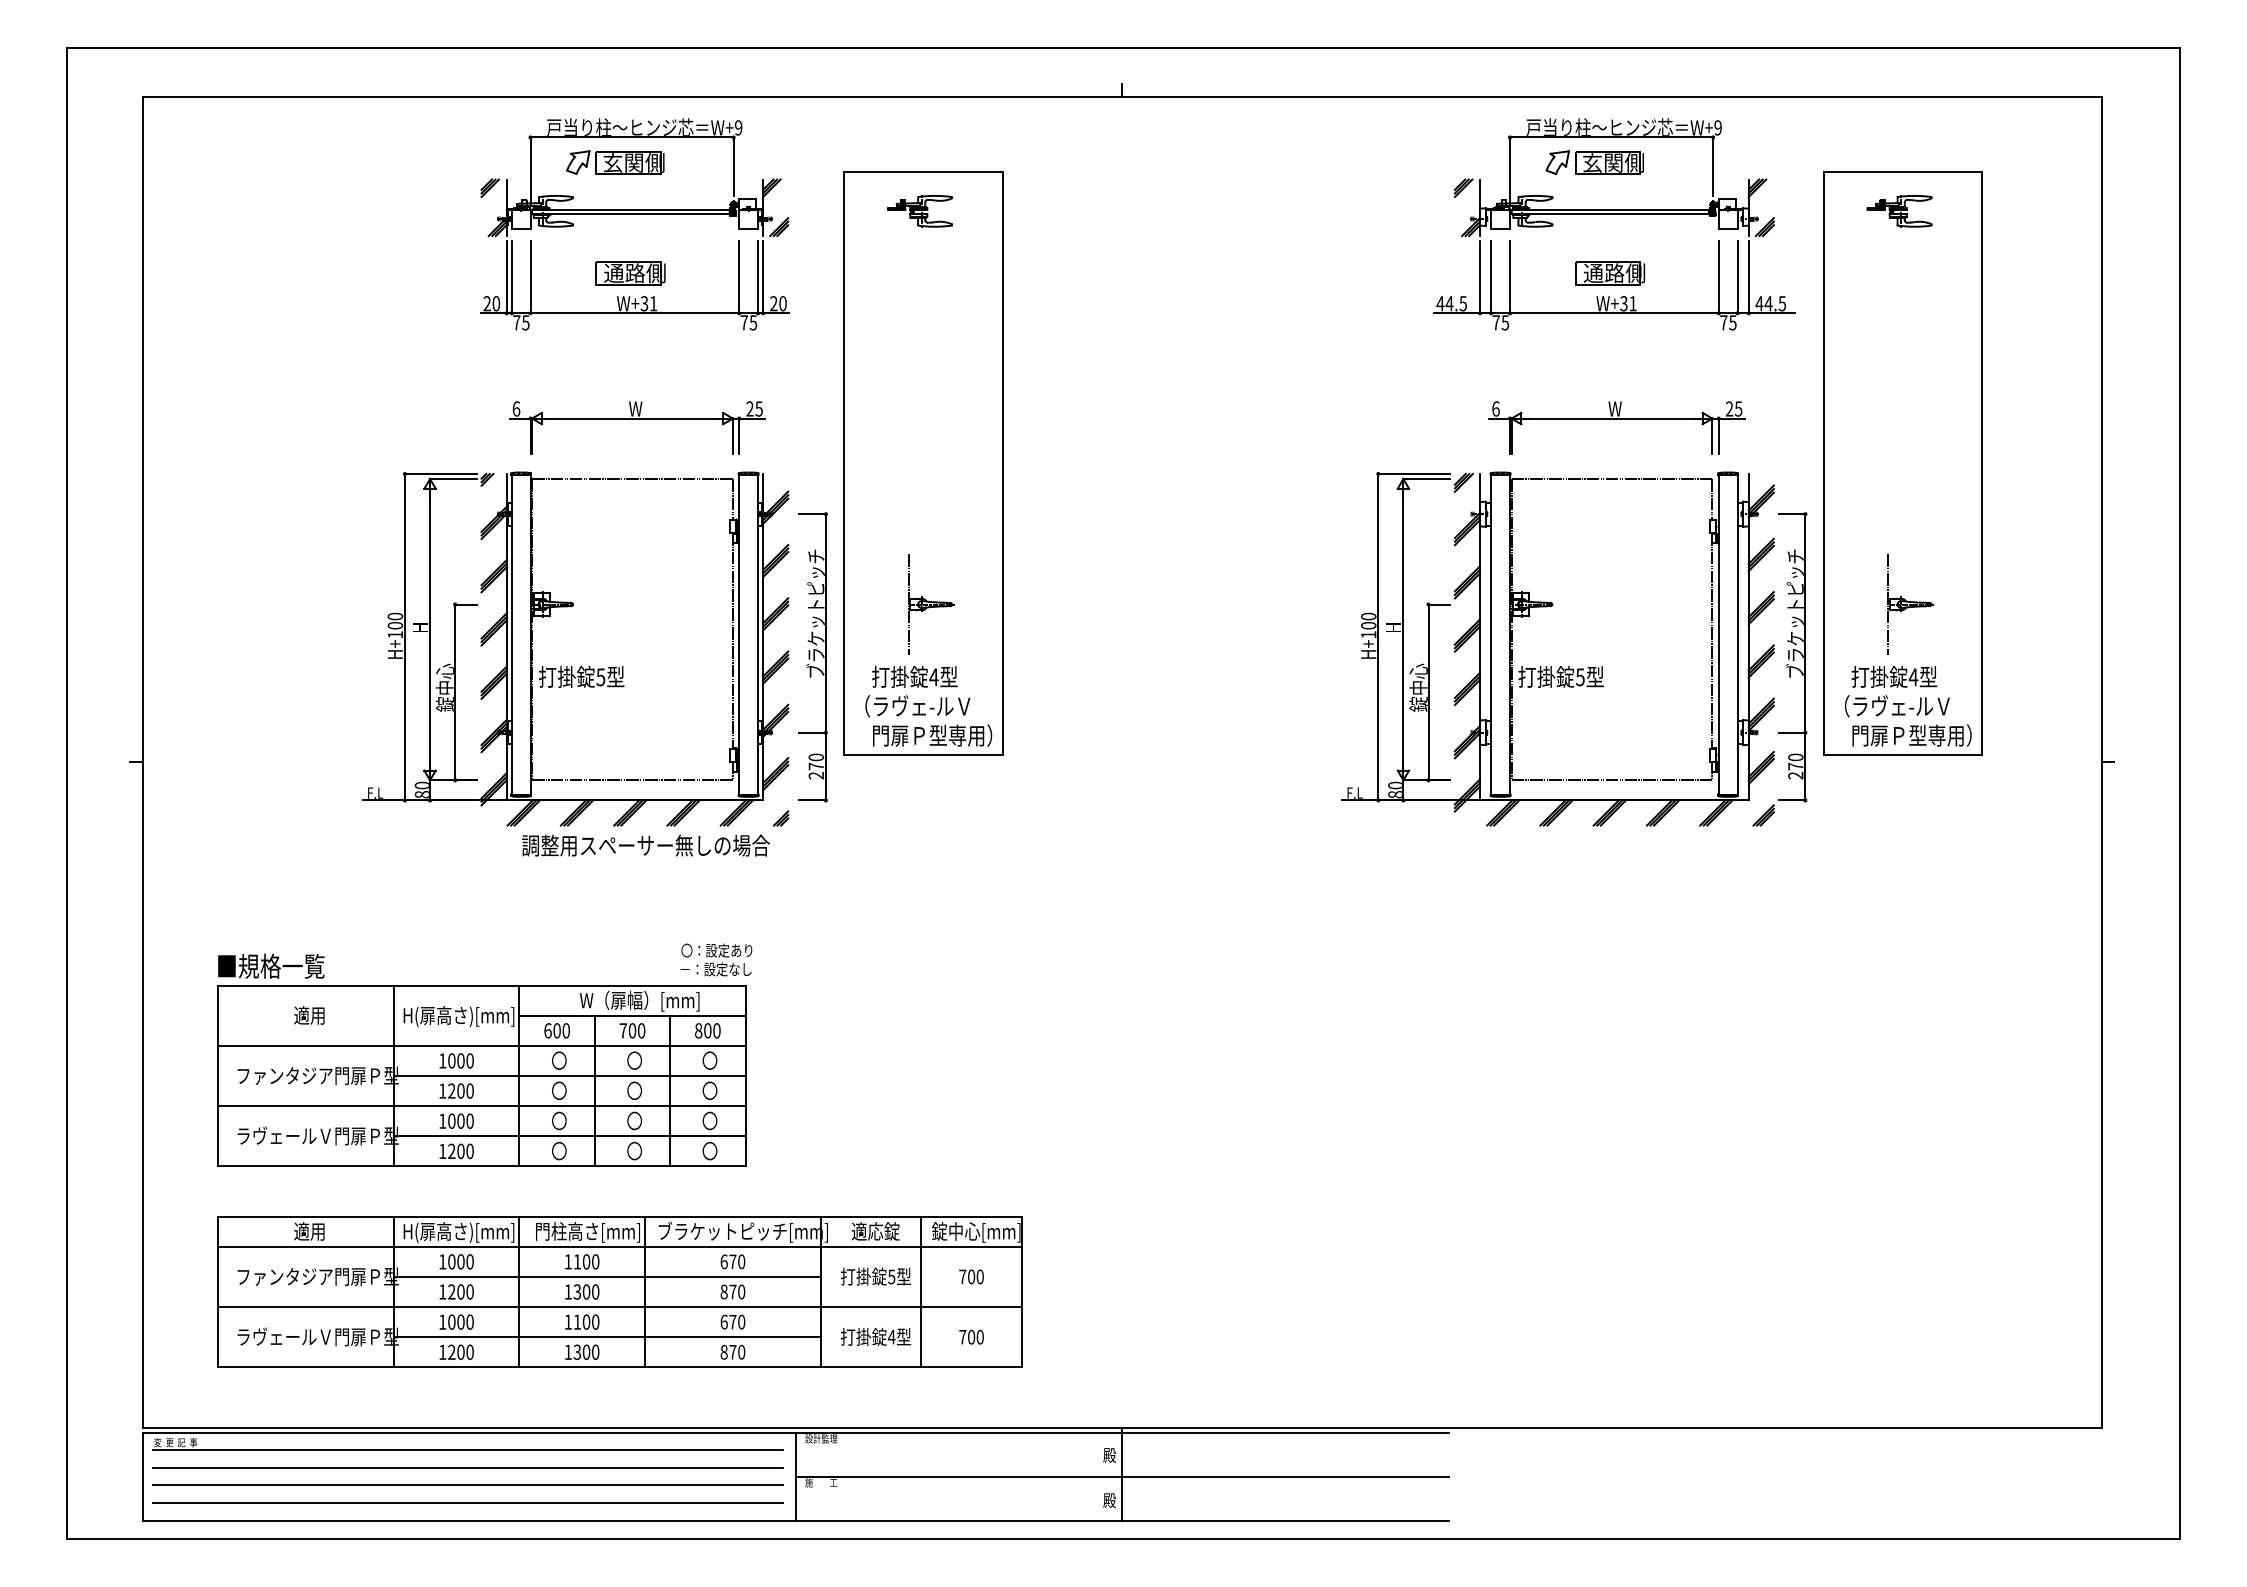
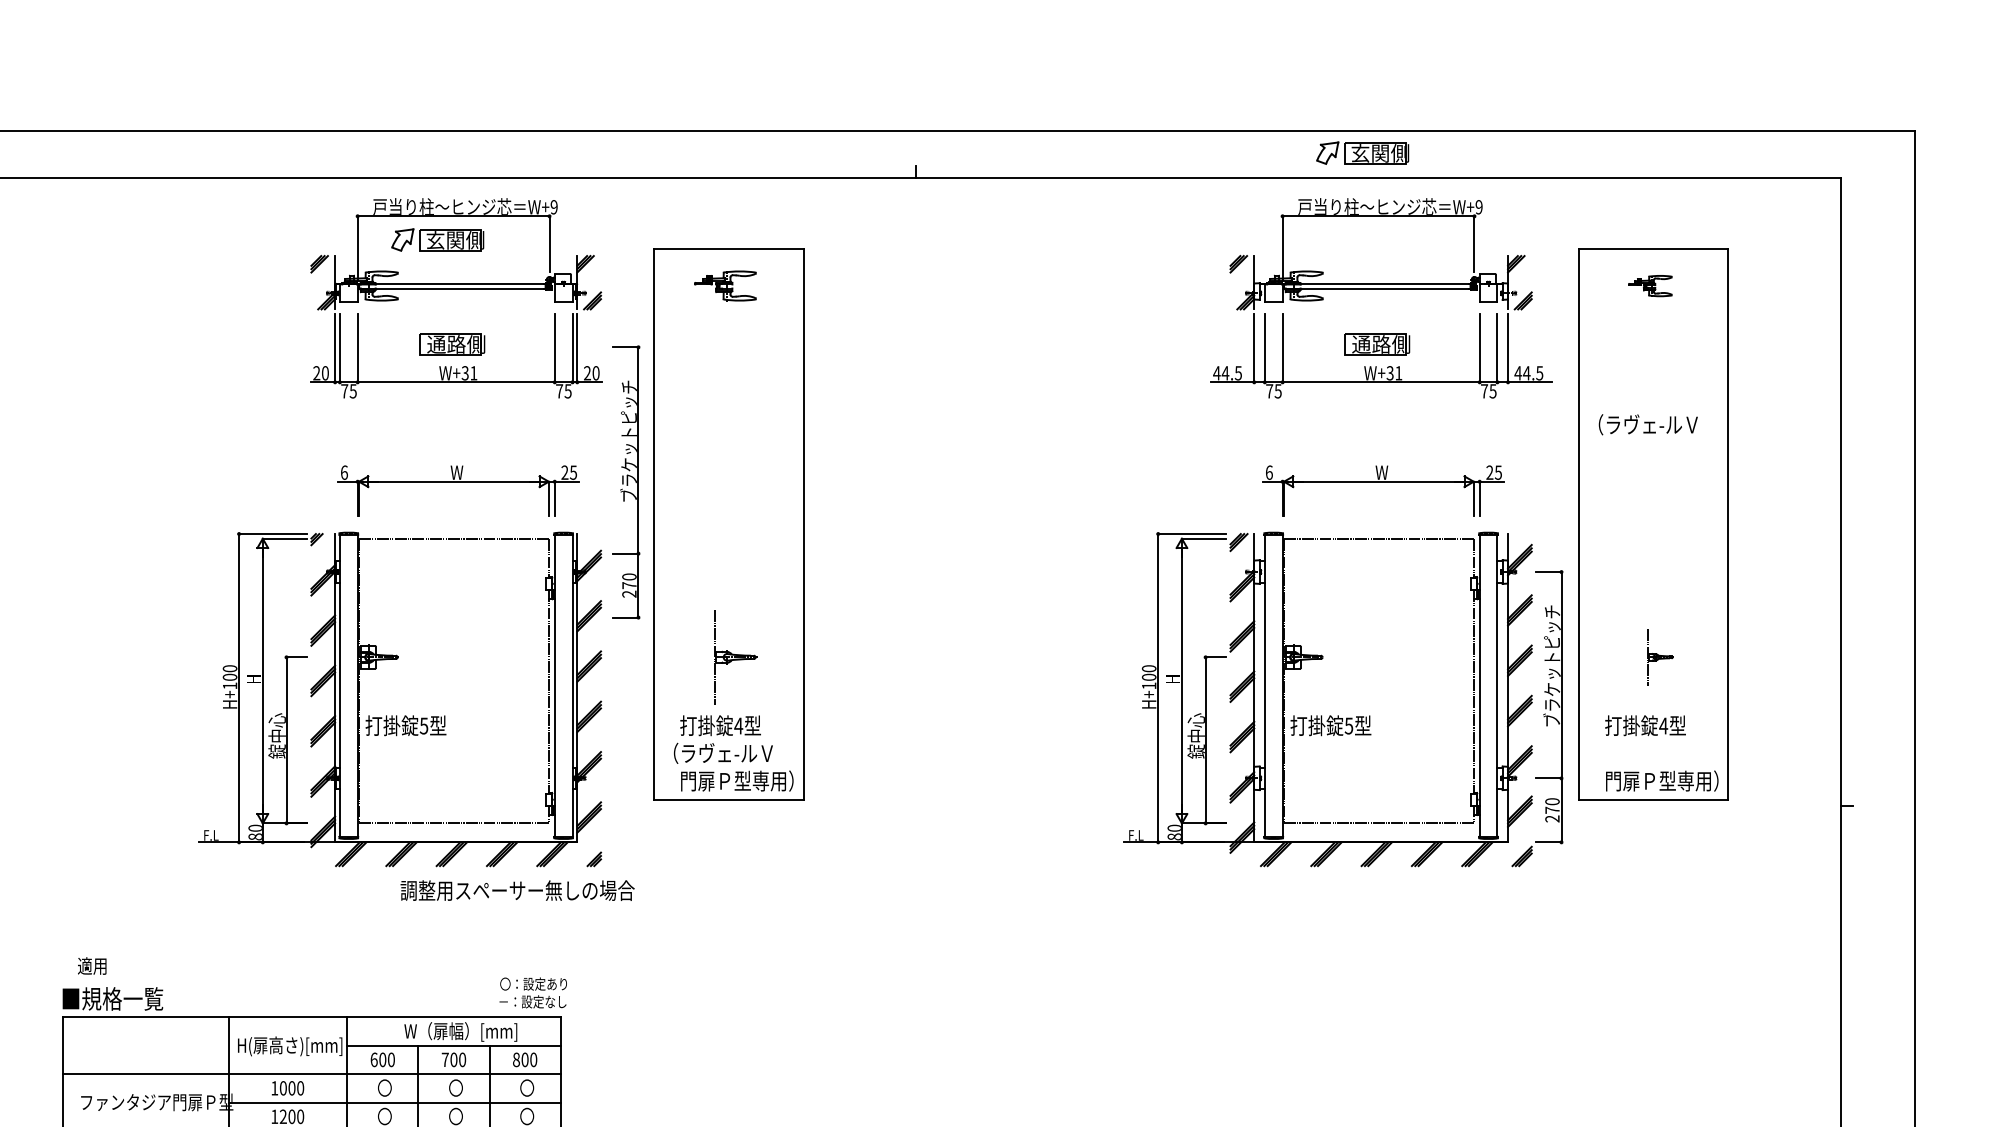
part: (1594, 162) -> (1362, 153), moved
part: (1899, 211) -> (1650, 286), size x0.7
part: (1910, 604) -> (1660, 657), size x0.6
part: (812, 657) -> (625, 482), moved
text: (1897, 706) -> (1648, 425), moved
text: (645, 845) -> (517, 890), moved
text: (309, 1015) -> (92, 966), moved

